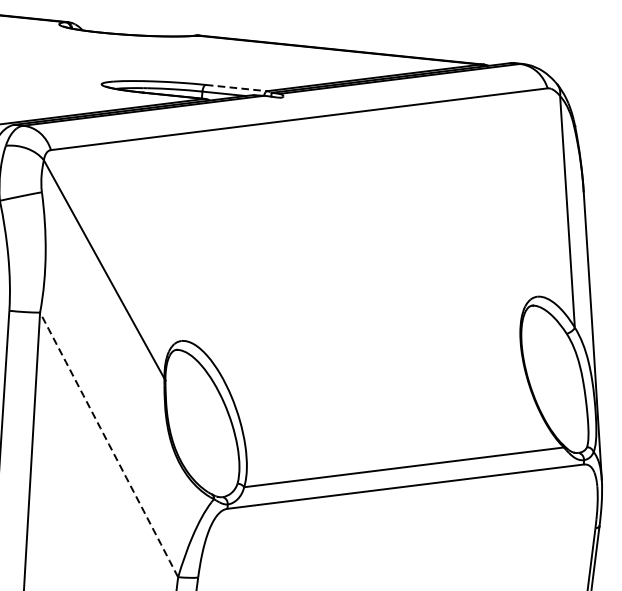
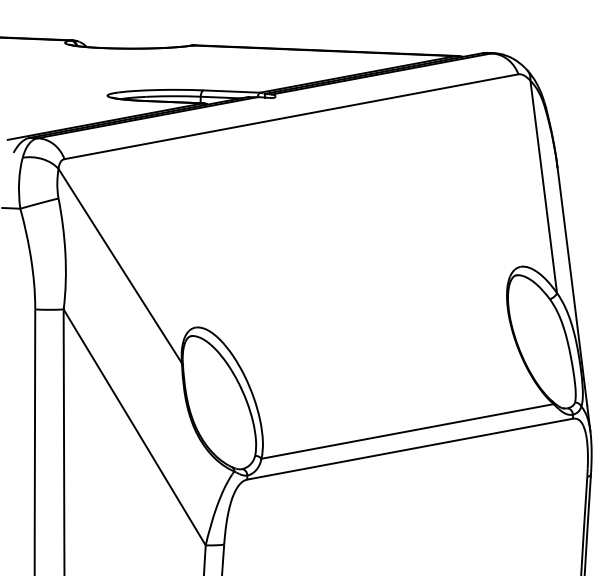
line: (237, 88) -> (232, 91), dashed -> solid
arc: (108, 444) -> (134, 427), dashed -> solid

